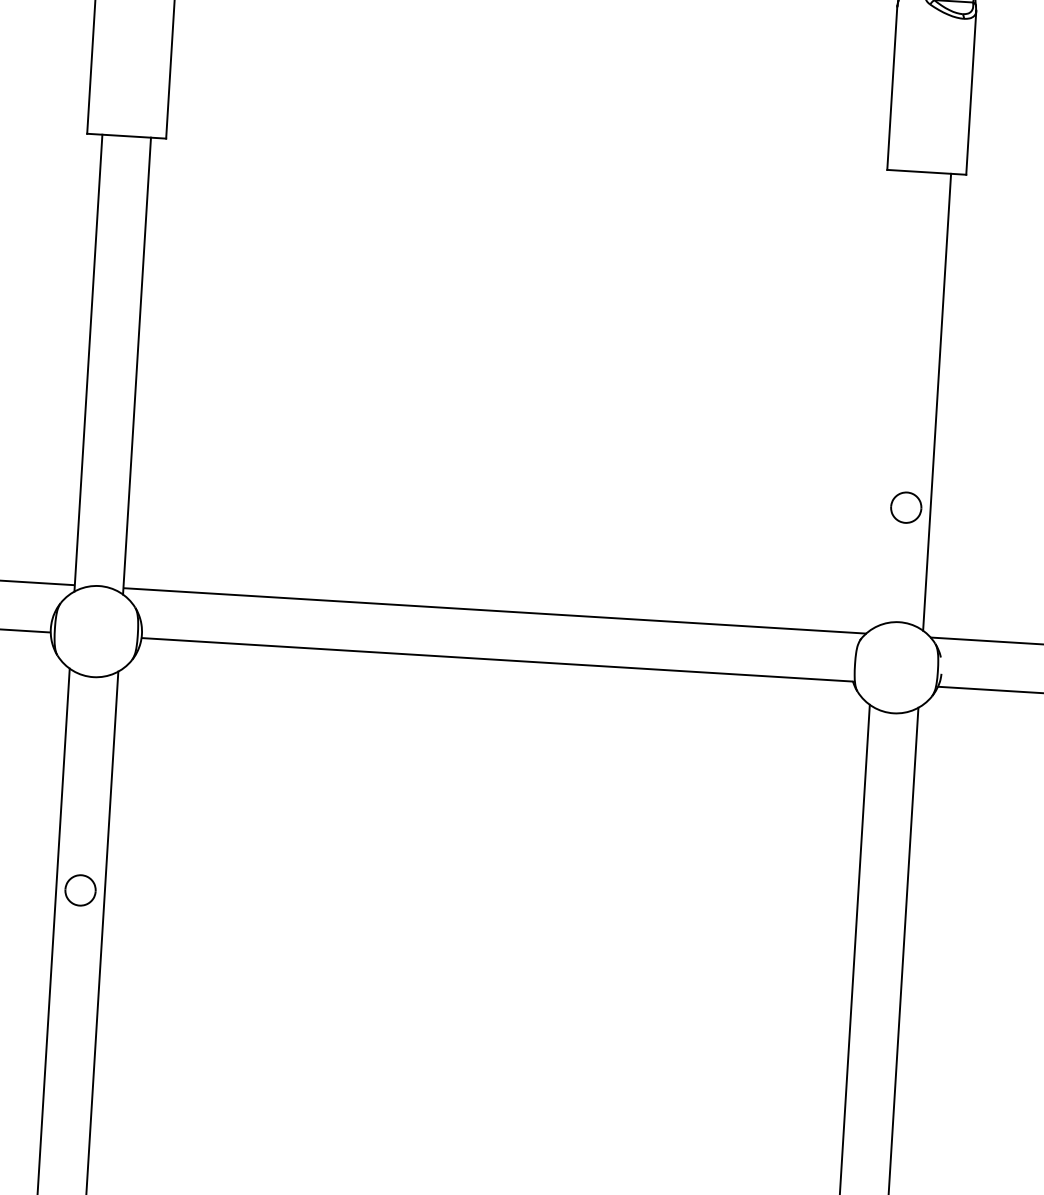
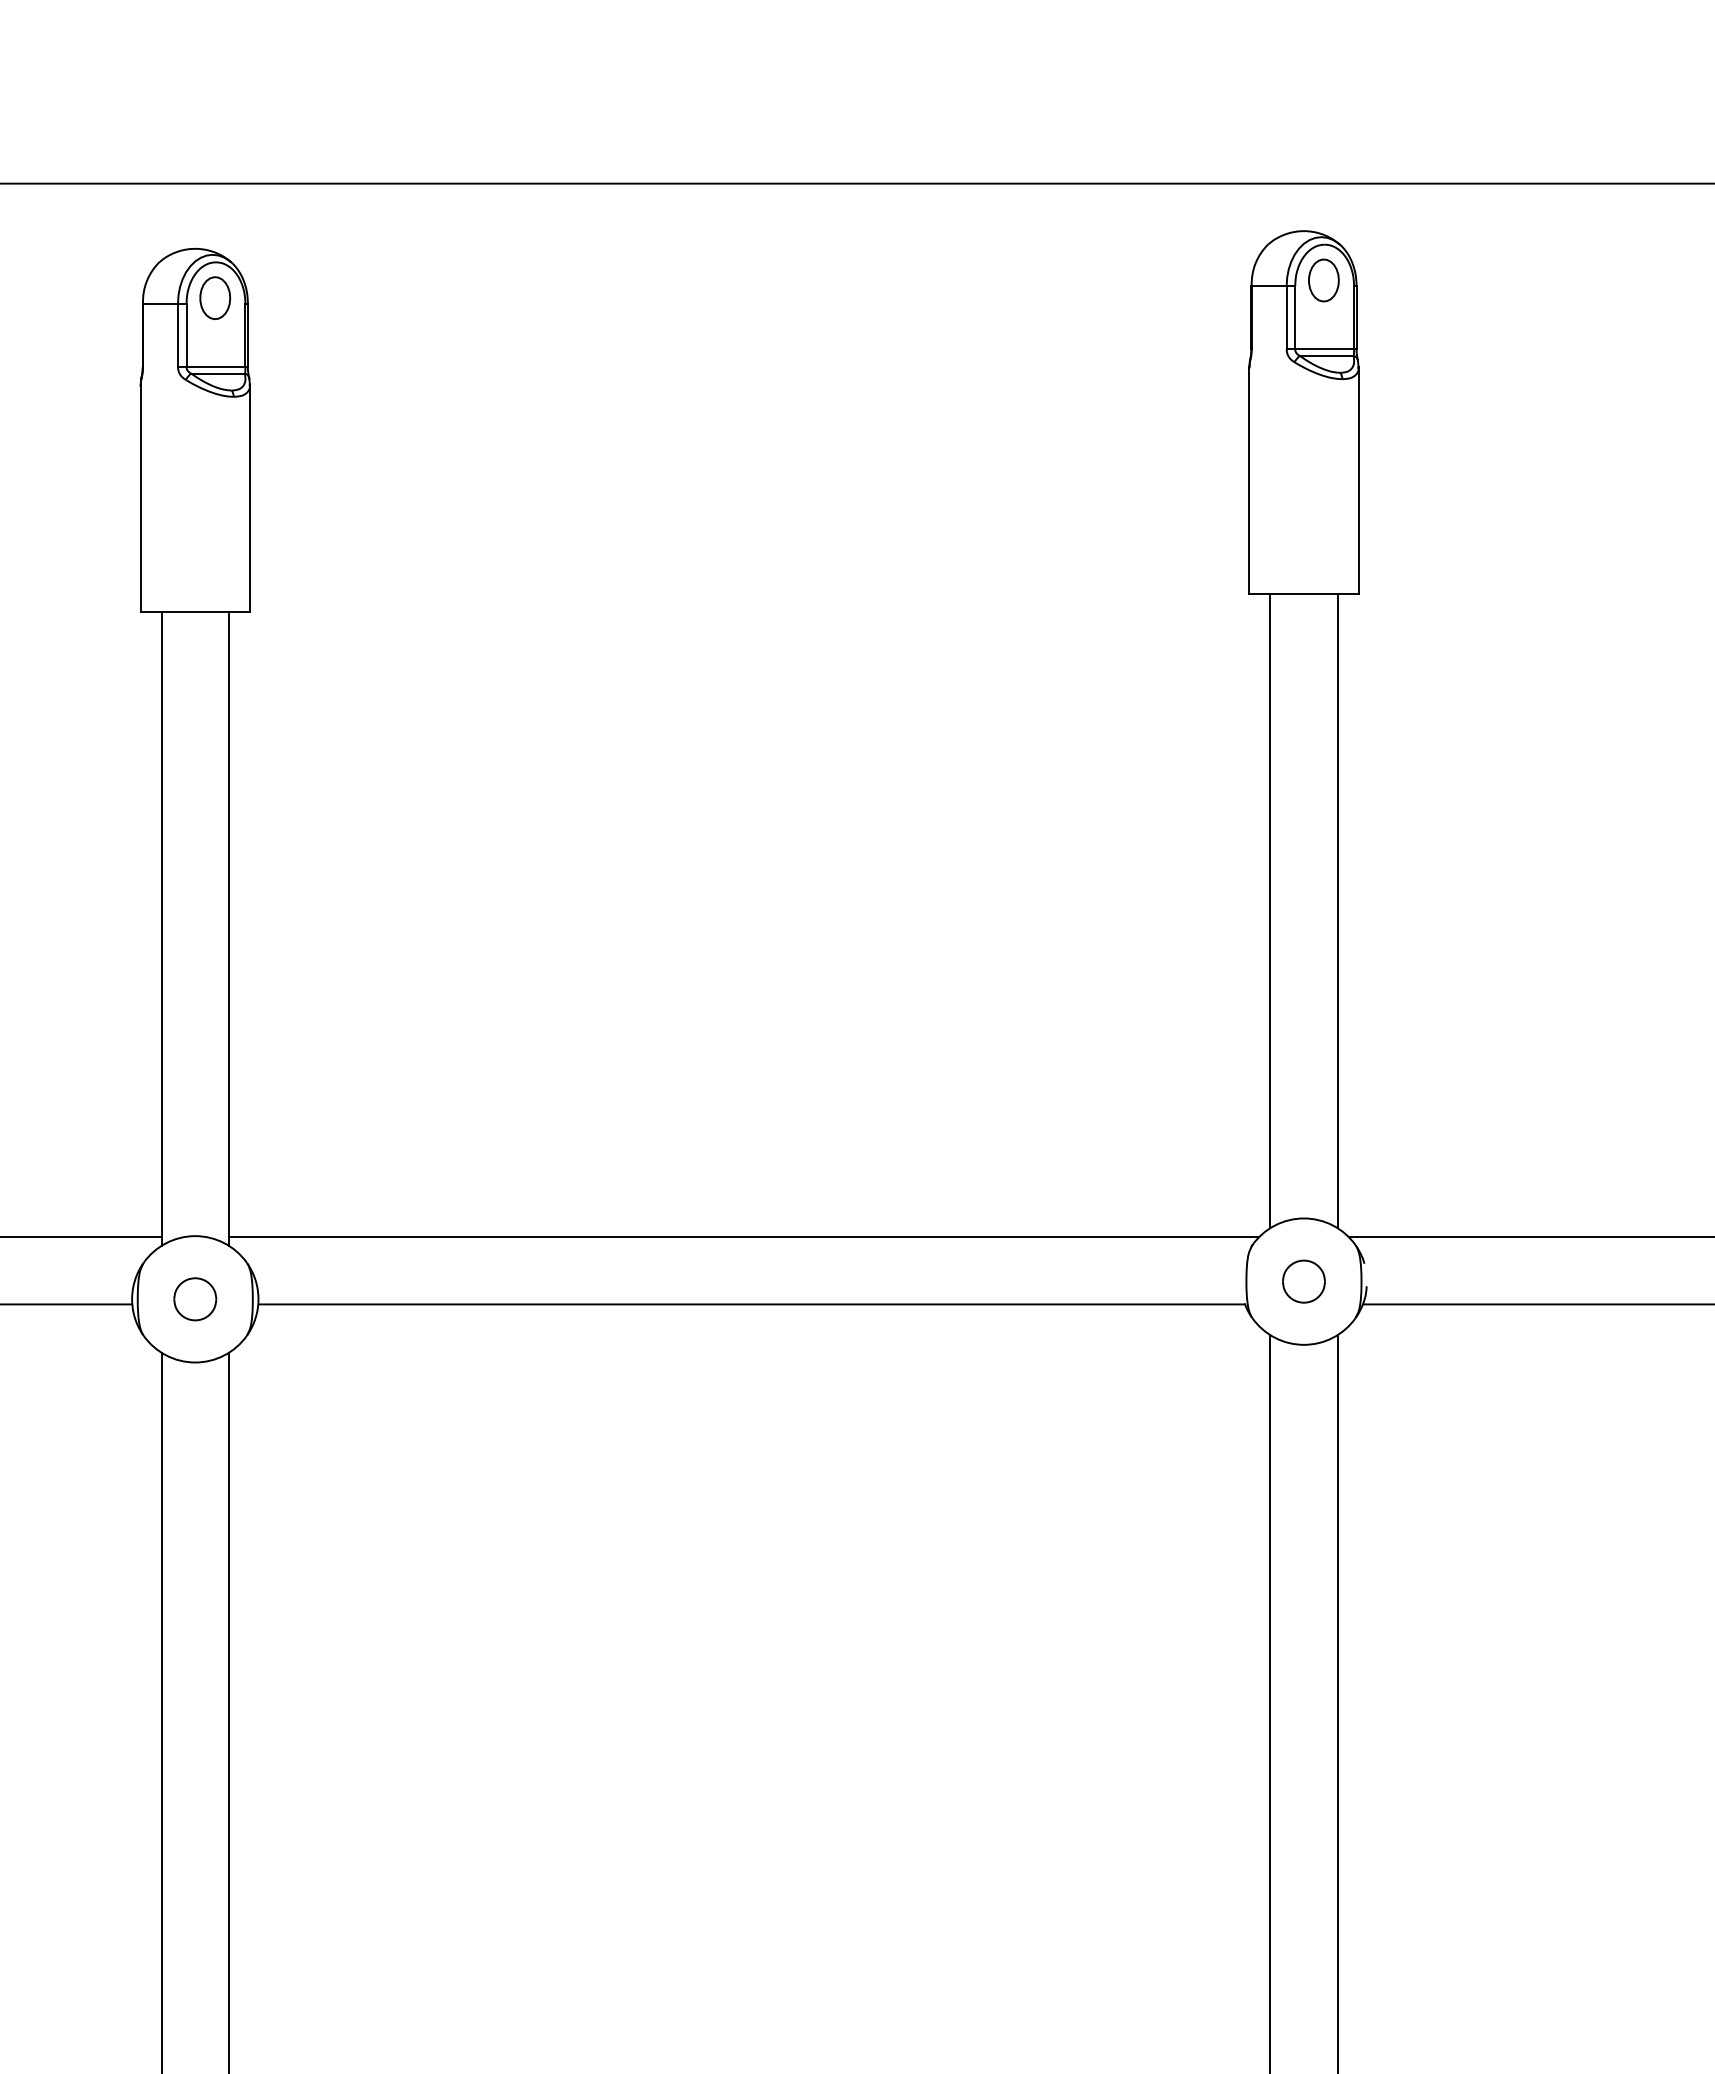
line: (888, 399) -> (1270, 911), added
part: (905, 507) -> (1303, 1281), moved
part: (80, 890) -> (195, 1299), moved

